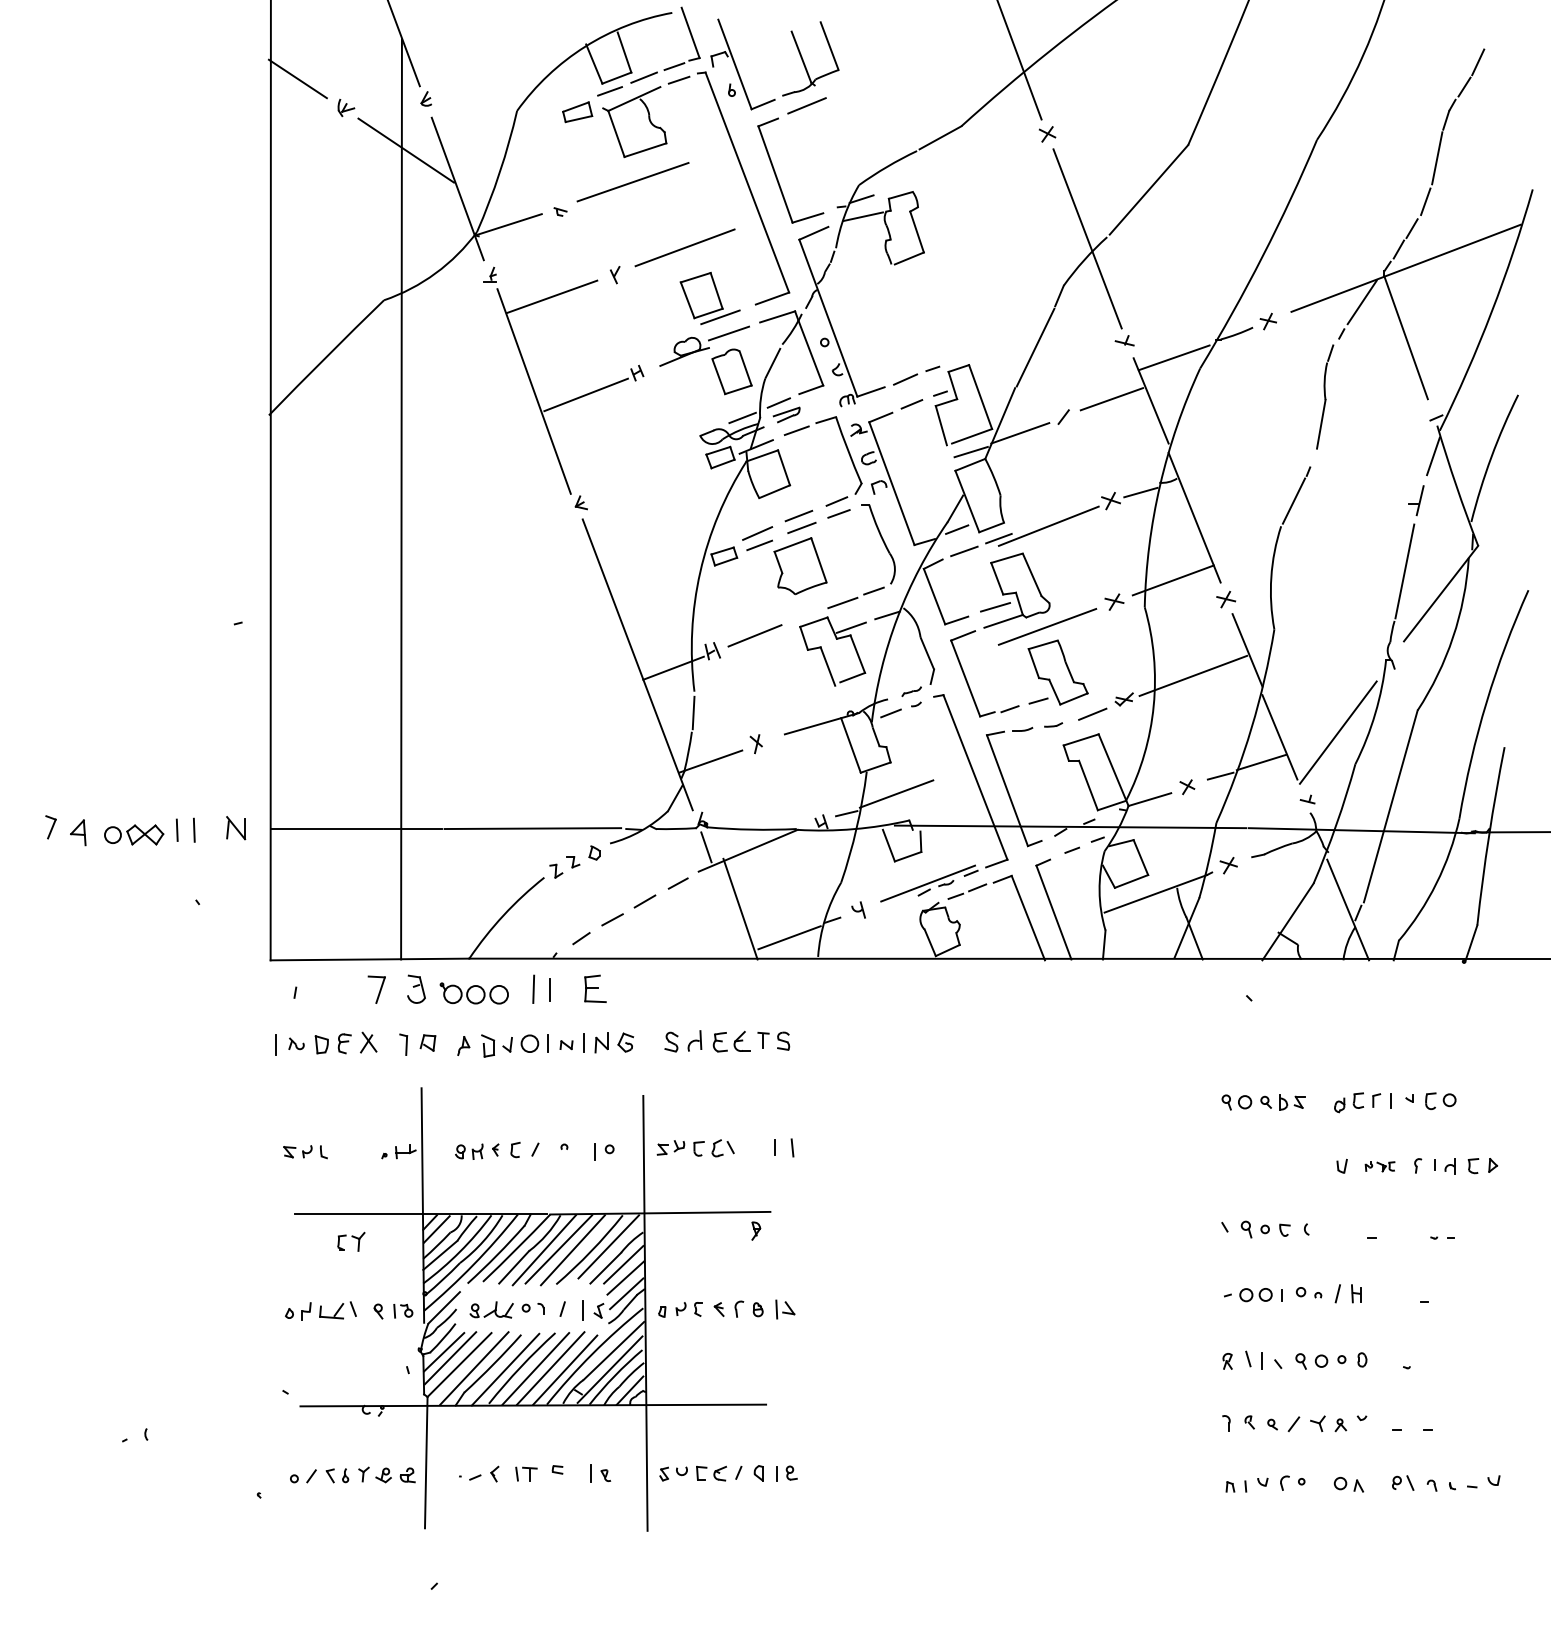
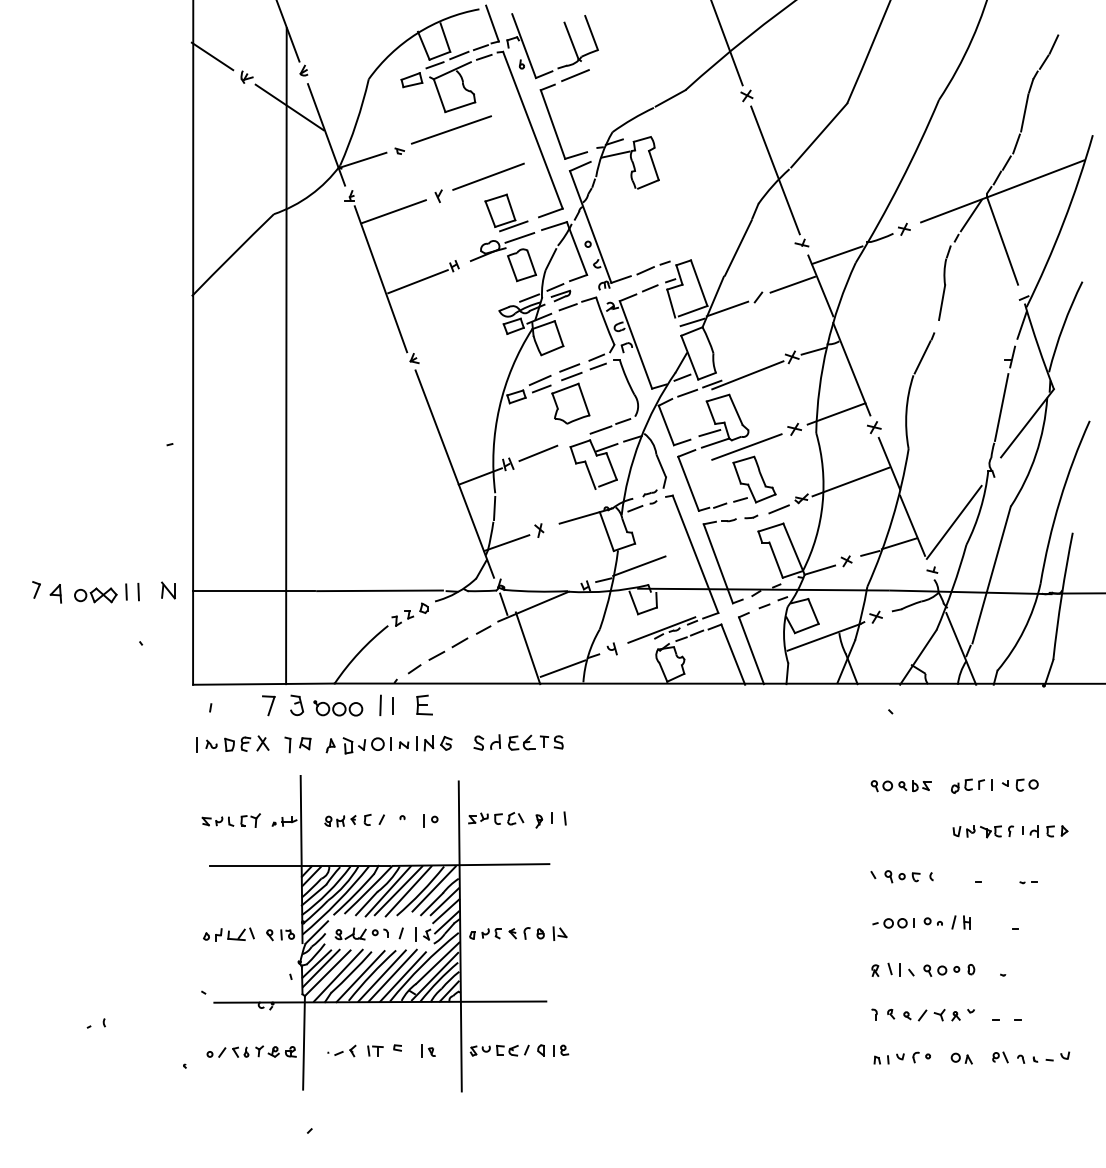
part: (1379, 1166) -> (983, 831), size x1.67
part: (756, 1230) -> (539, 821), moved
part: (351, 1241) -> (250, 820), moved

